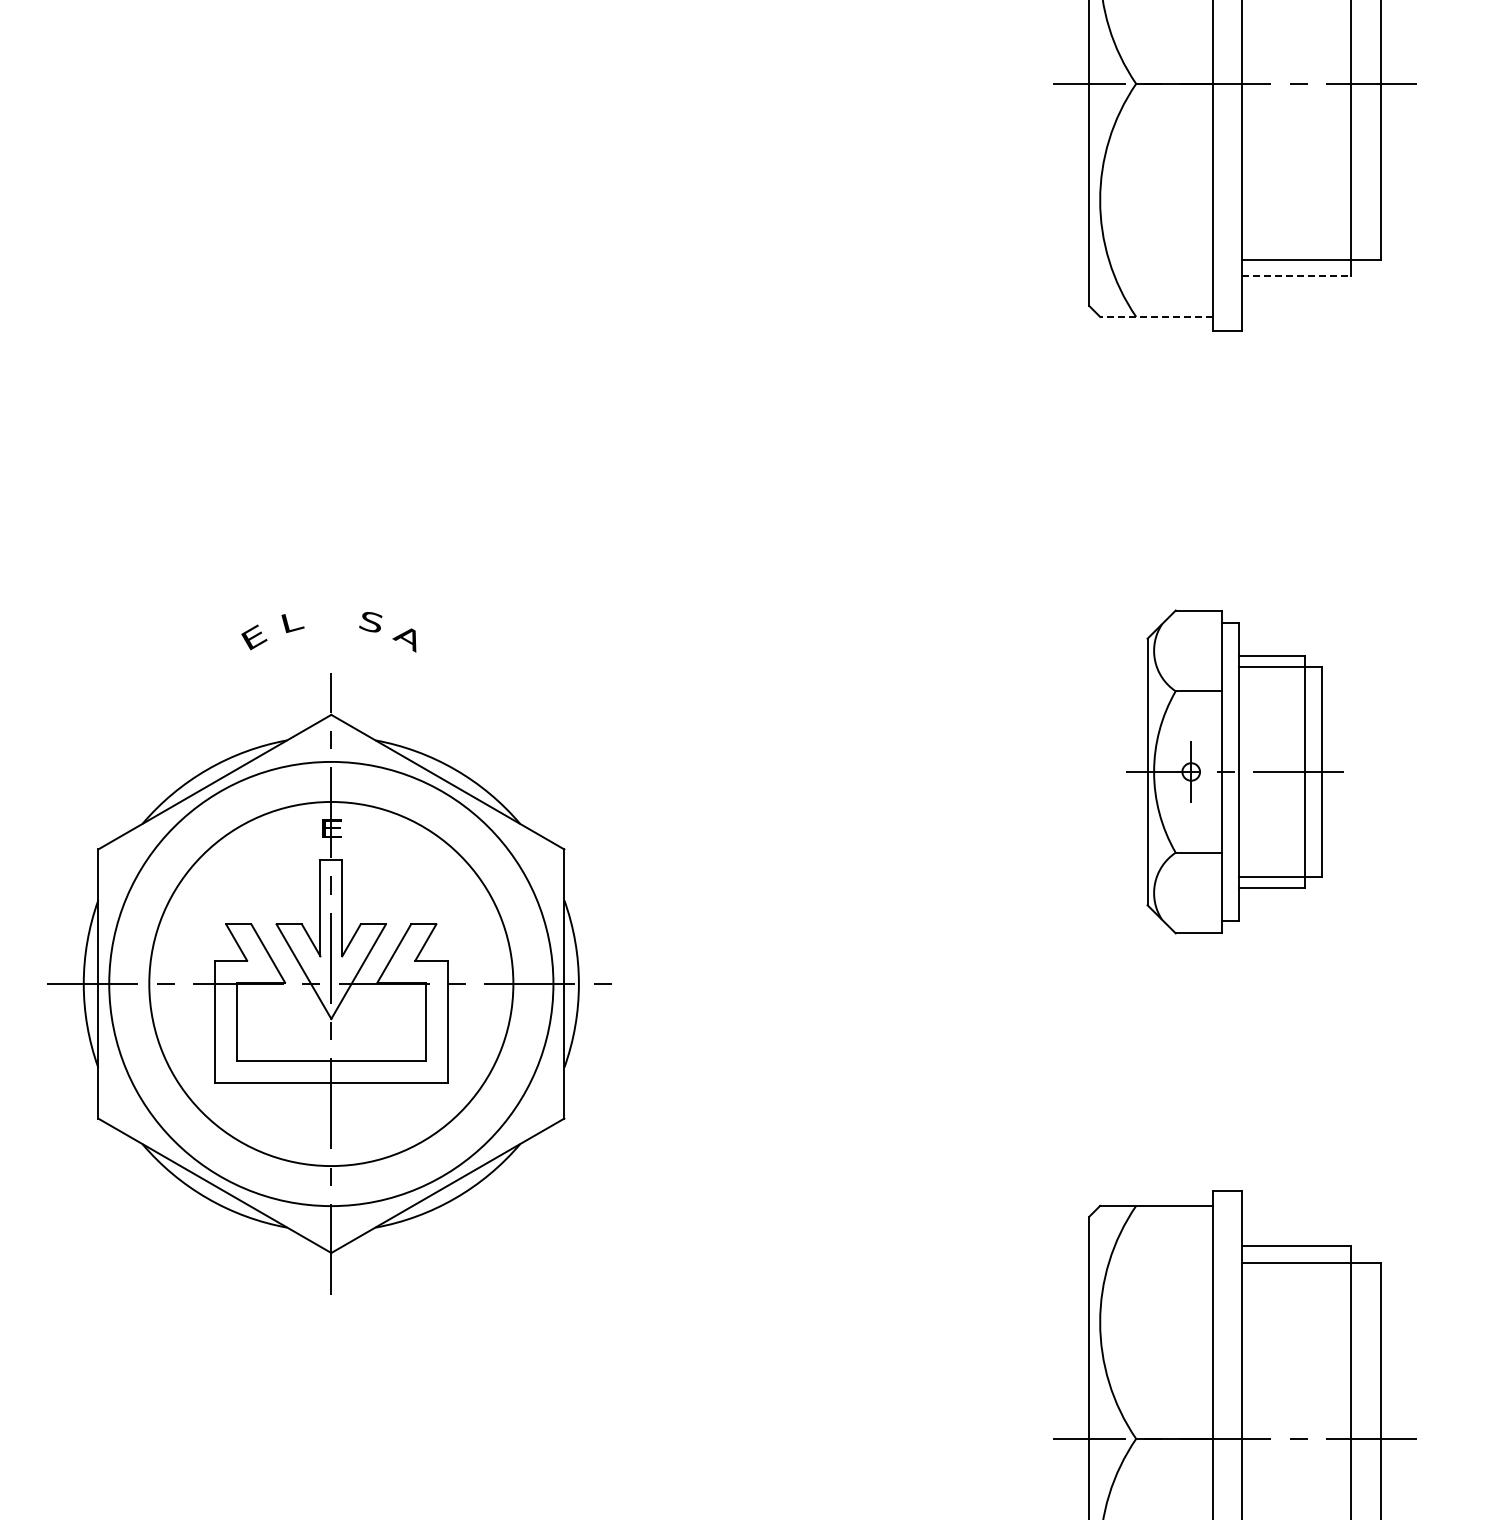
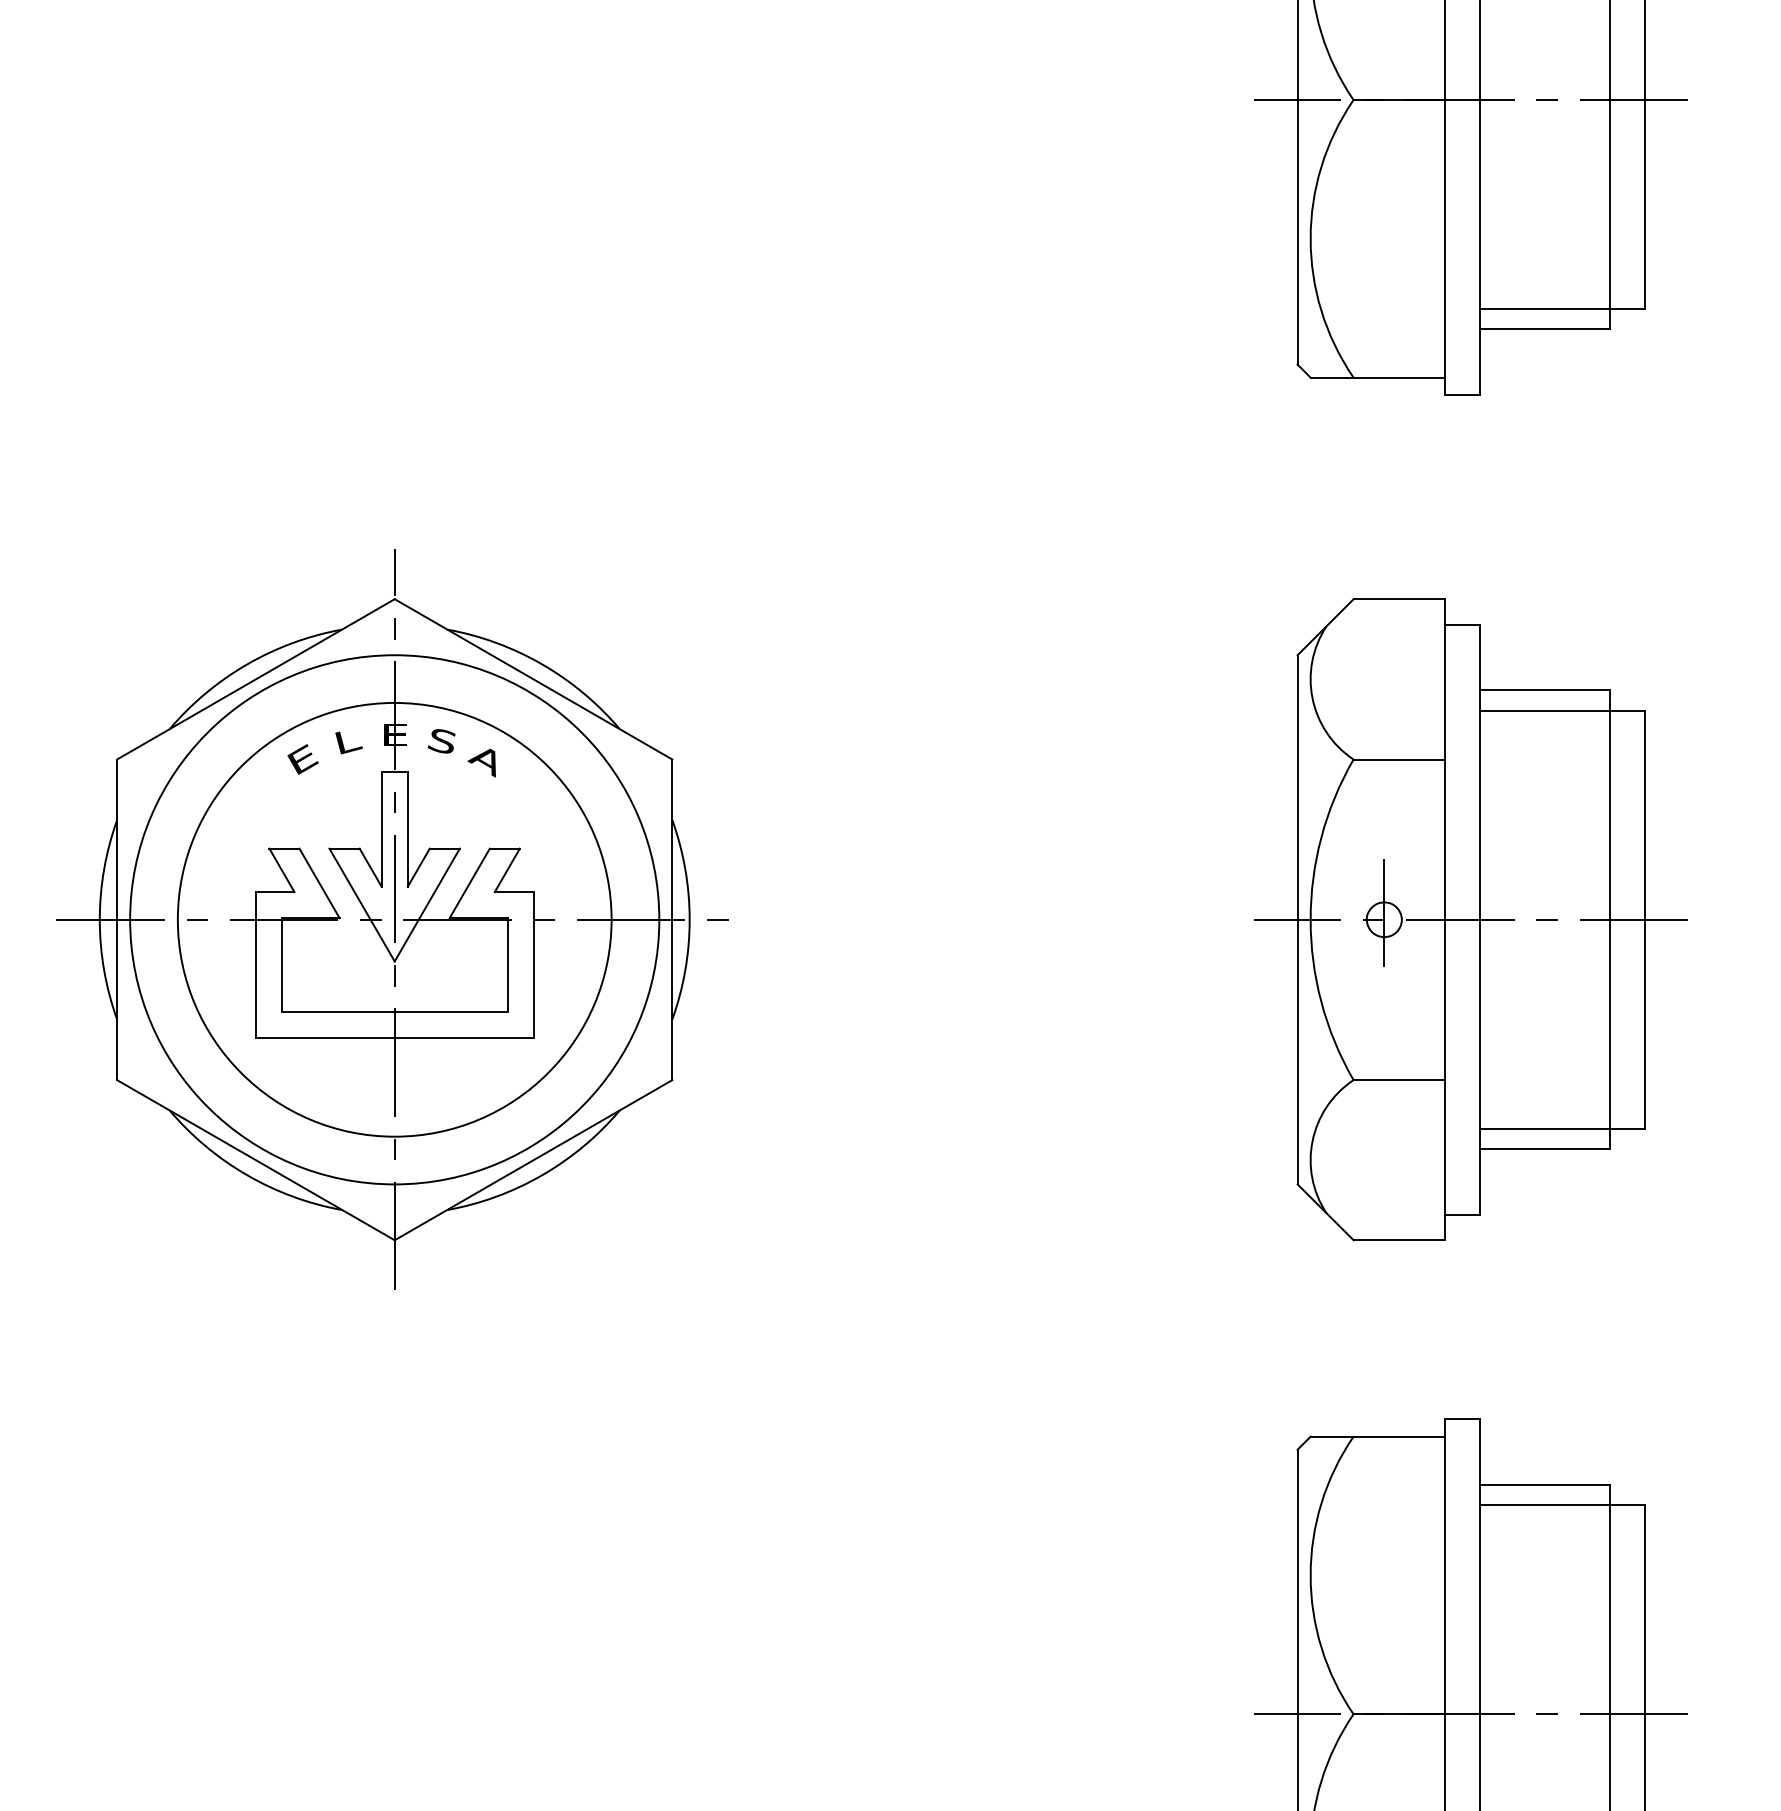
line: (1296, 276) -> (1544, 329), dashed -> solid
line: (1156, 316) -> (1377, 377), dashed -> solid
part: (1234, 771) -> (1470, 919), size x1.67
part: (329, 983) -> (392, 919), moved

